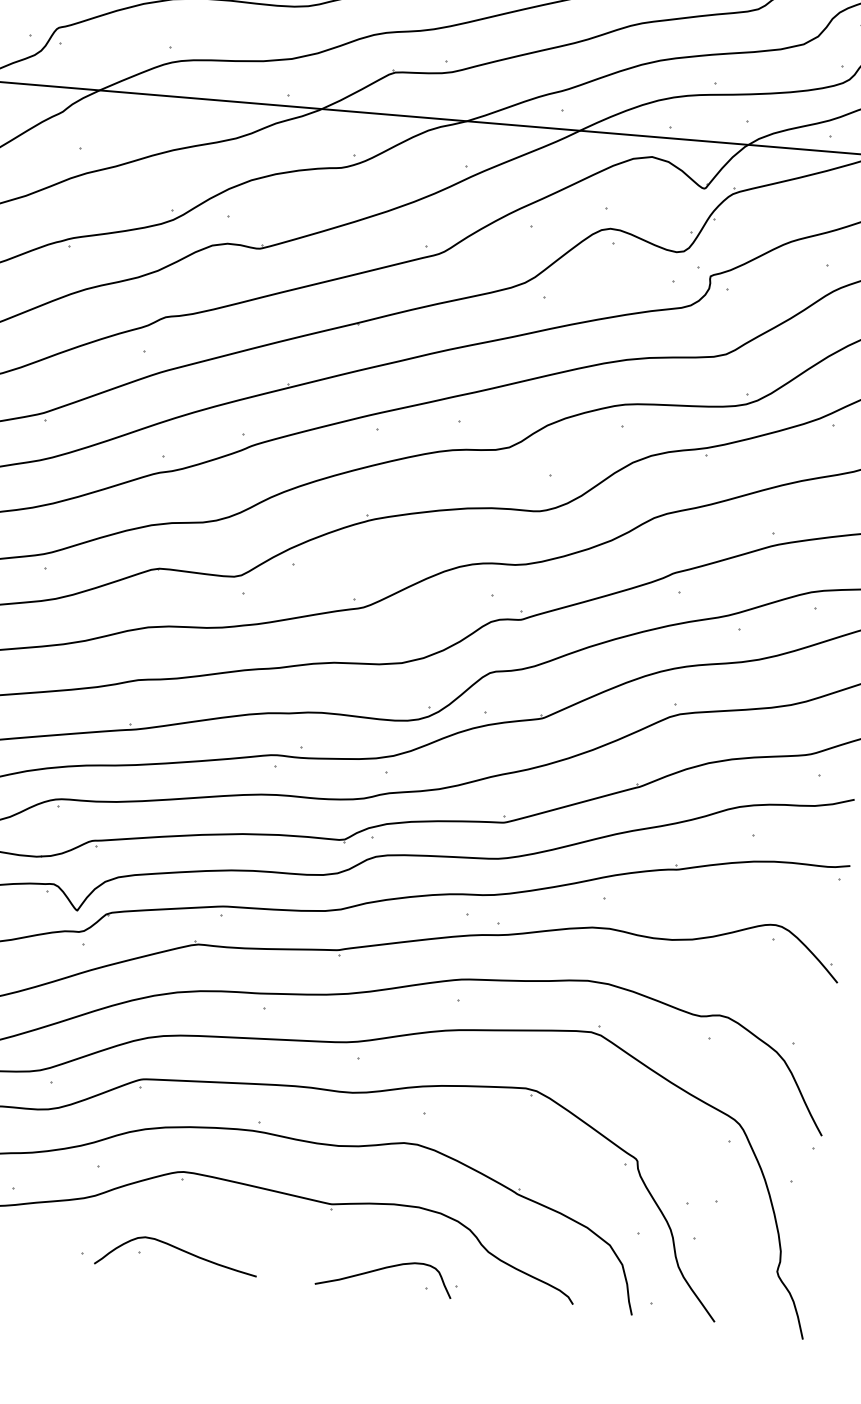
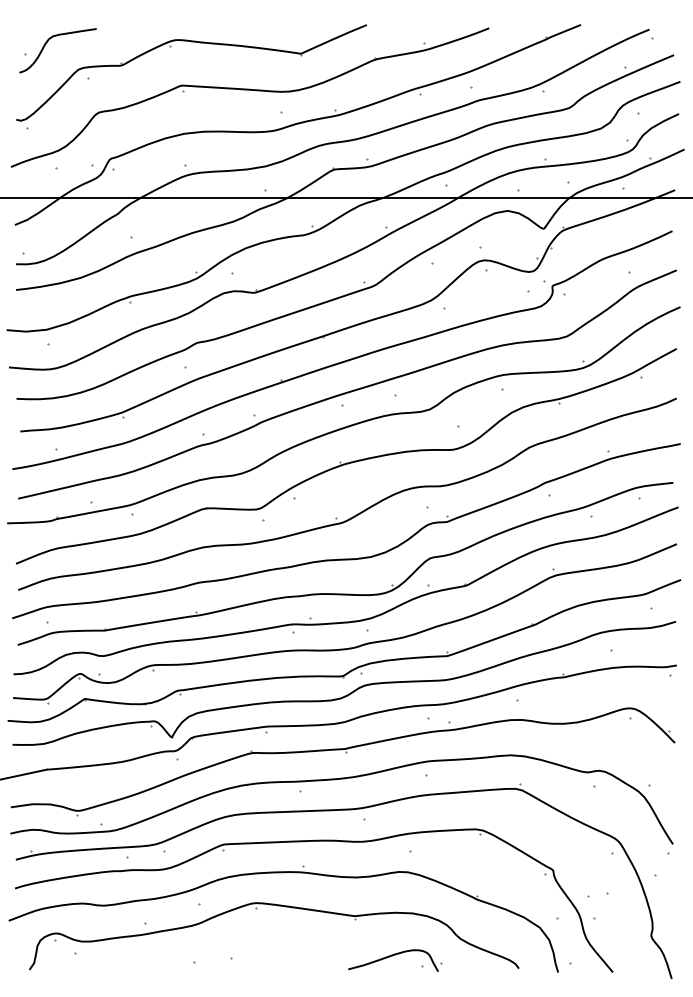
curve: (176, 1249) -> (255, 954), removed

